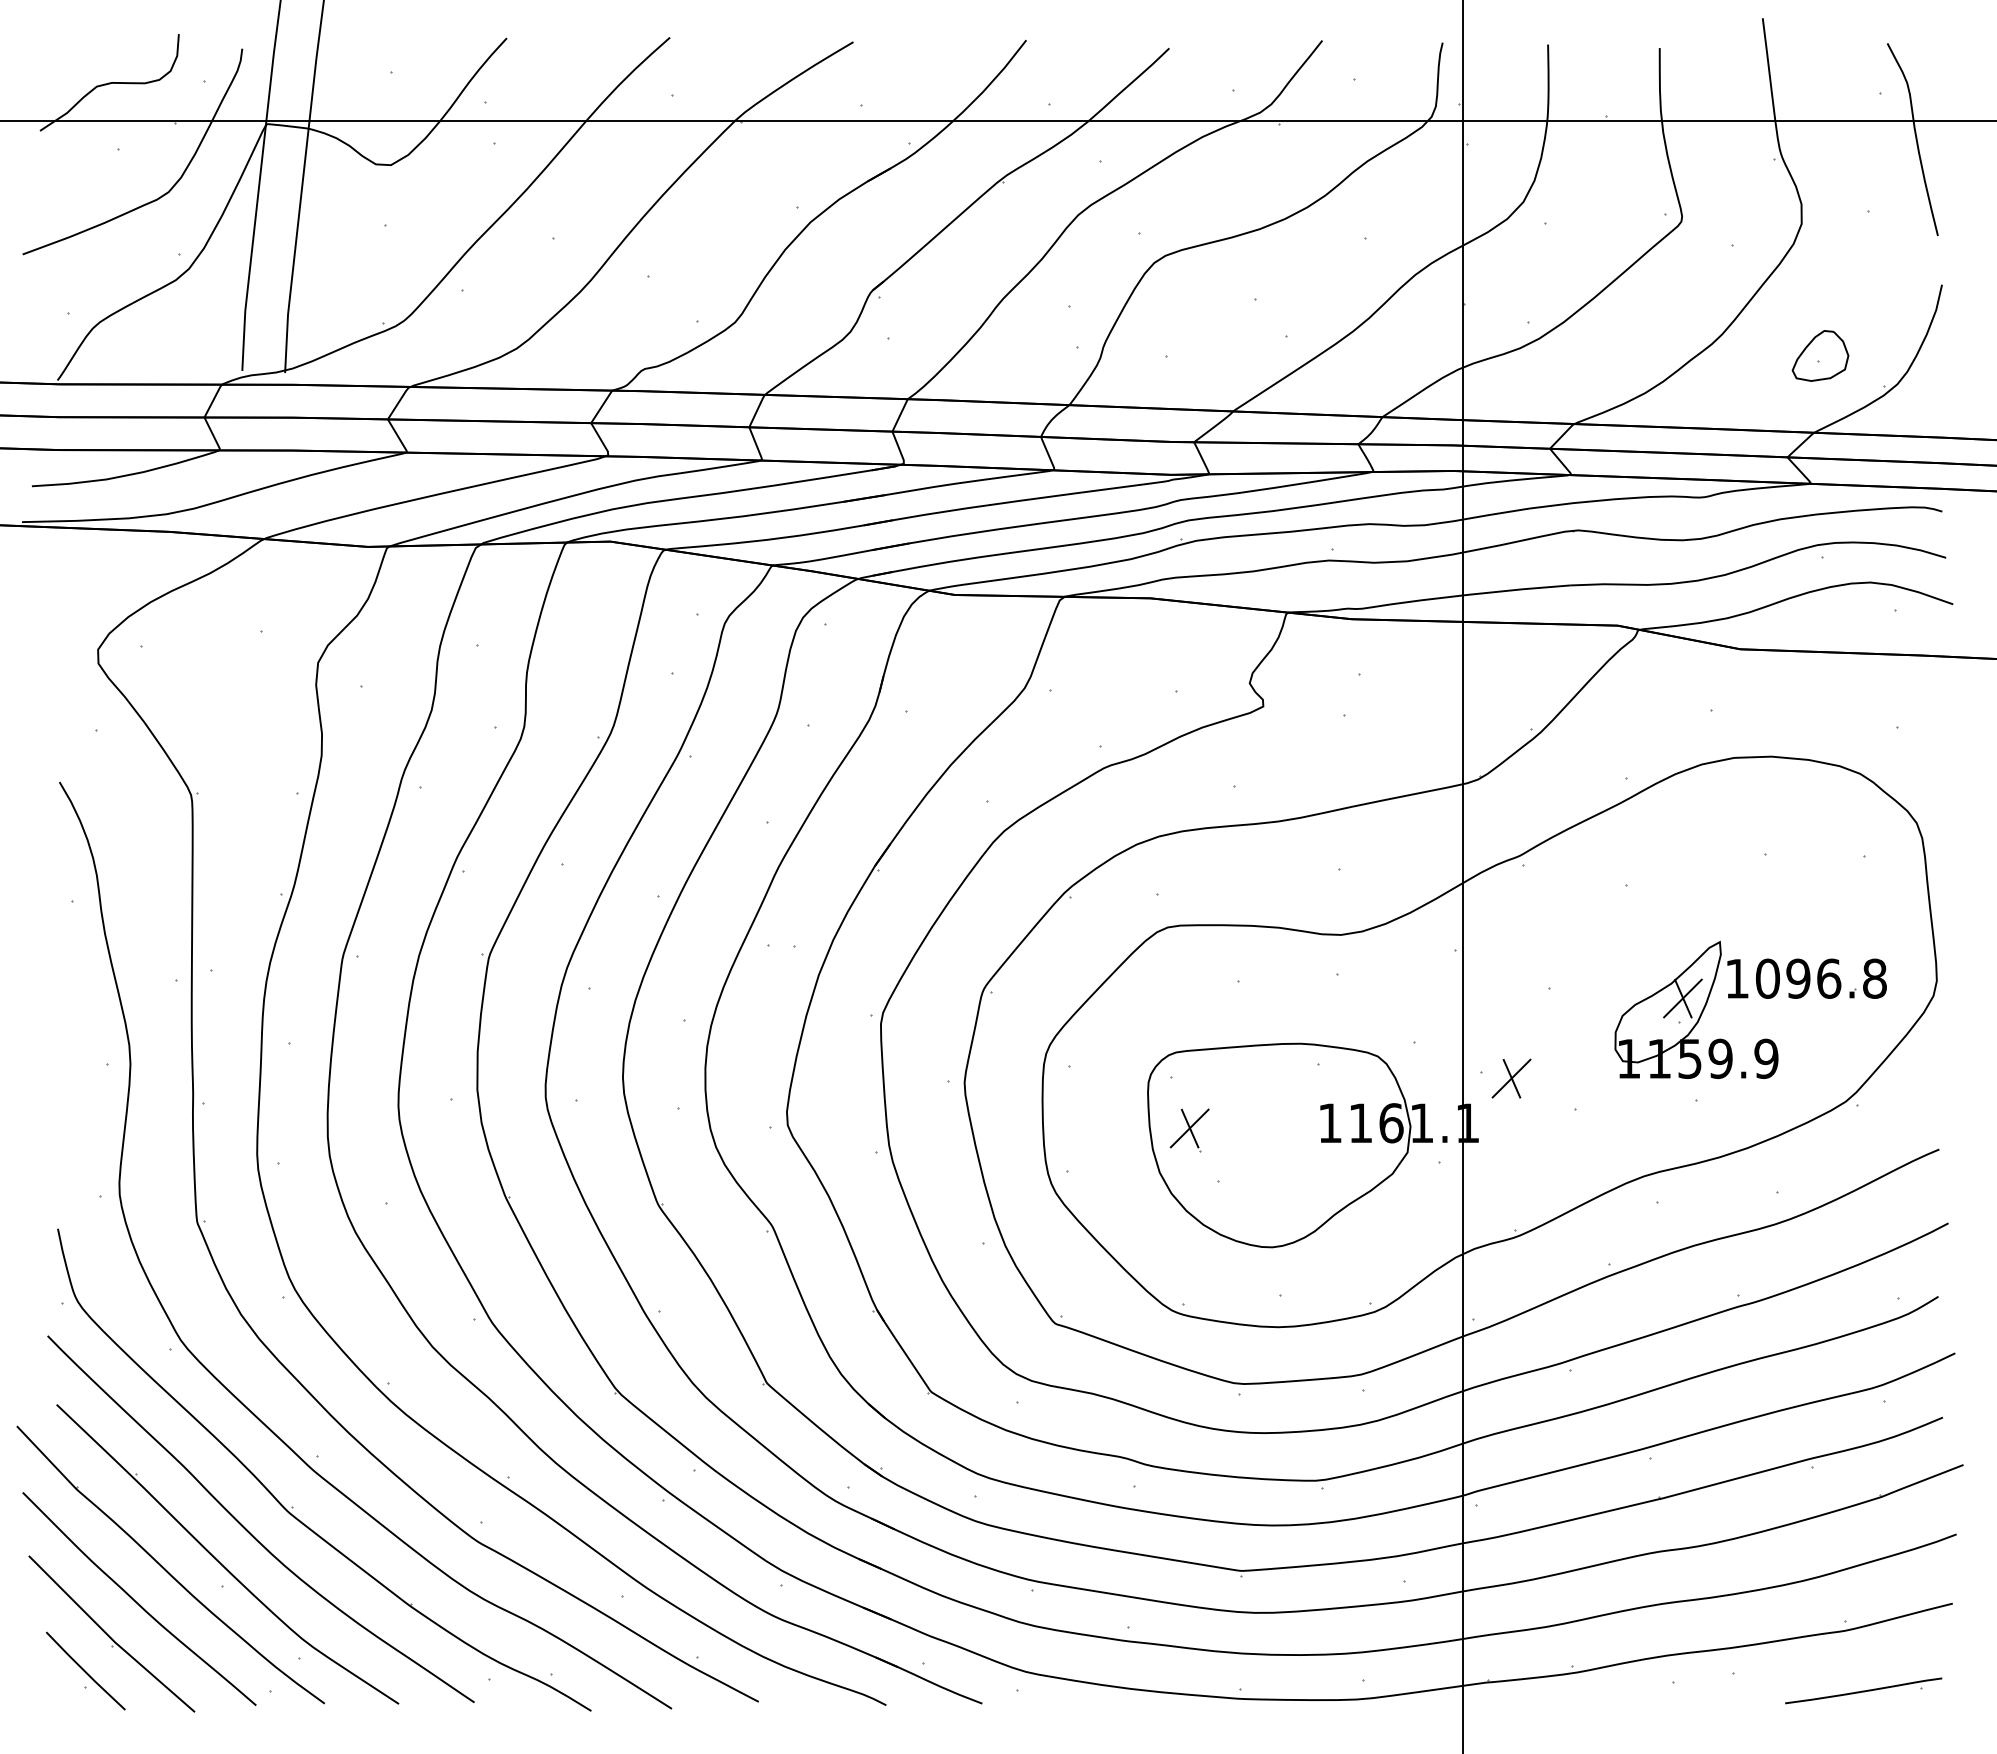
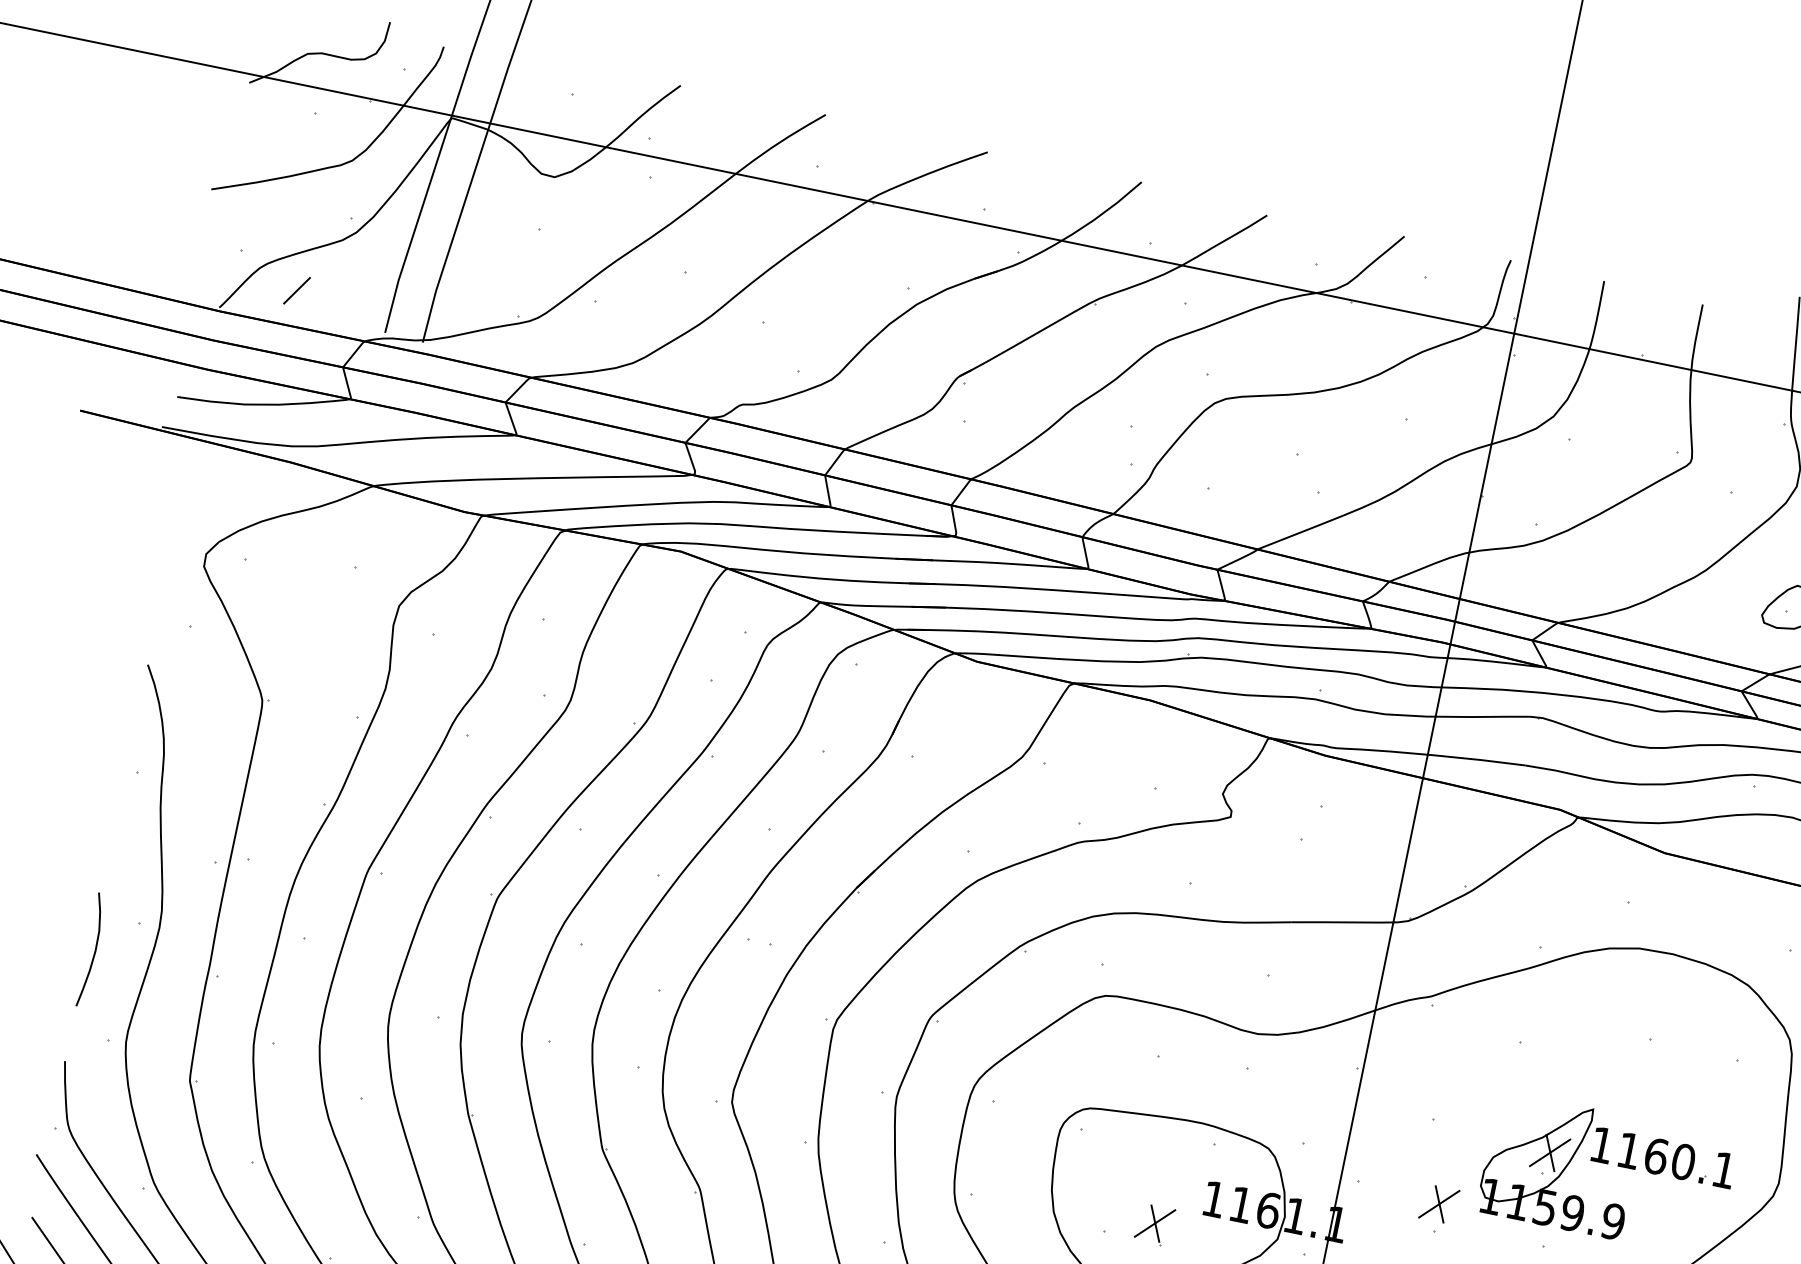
line: (137, 344) -> (296, 290), added
text: (1821, 978) -> (1676, 1160), 1096.8 -> 1160.1
part: (1511, 1078) -> (1439, 1204), moved
curve: (65, 1103) -> (94, 951), added
part: (1189, 1130) -> (1154, 1225), moved

